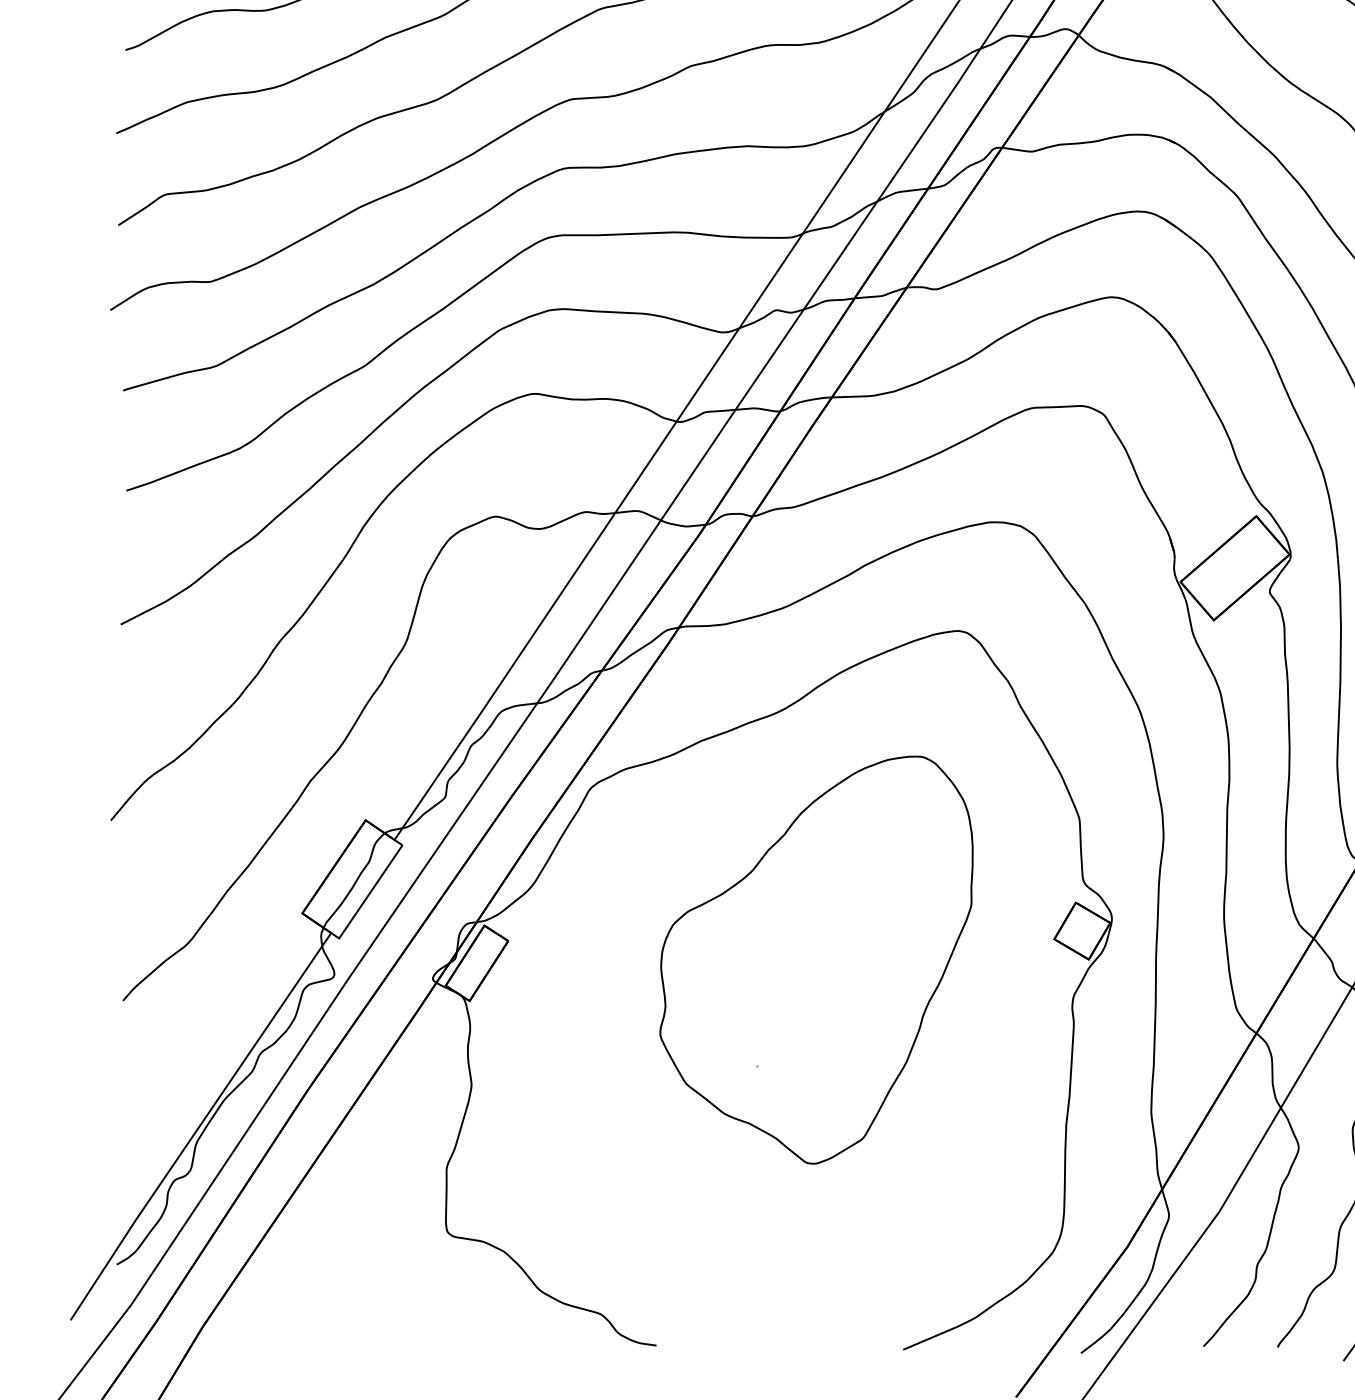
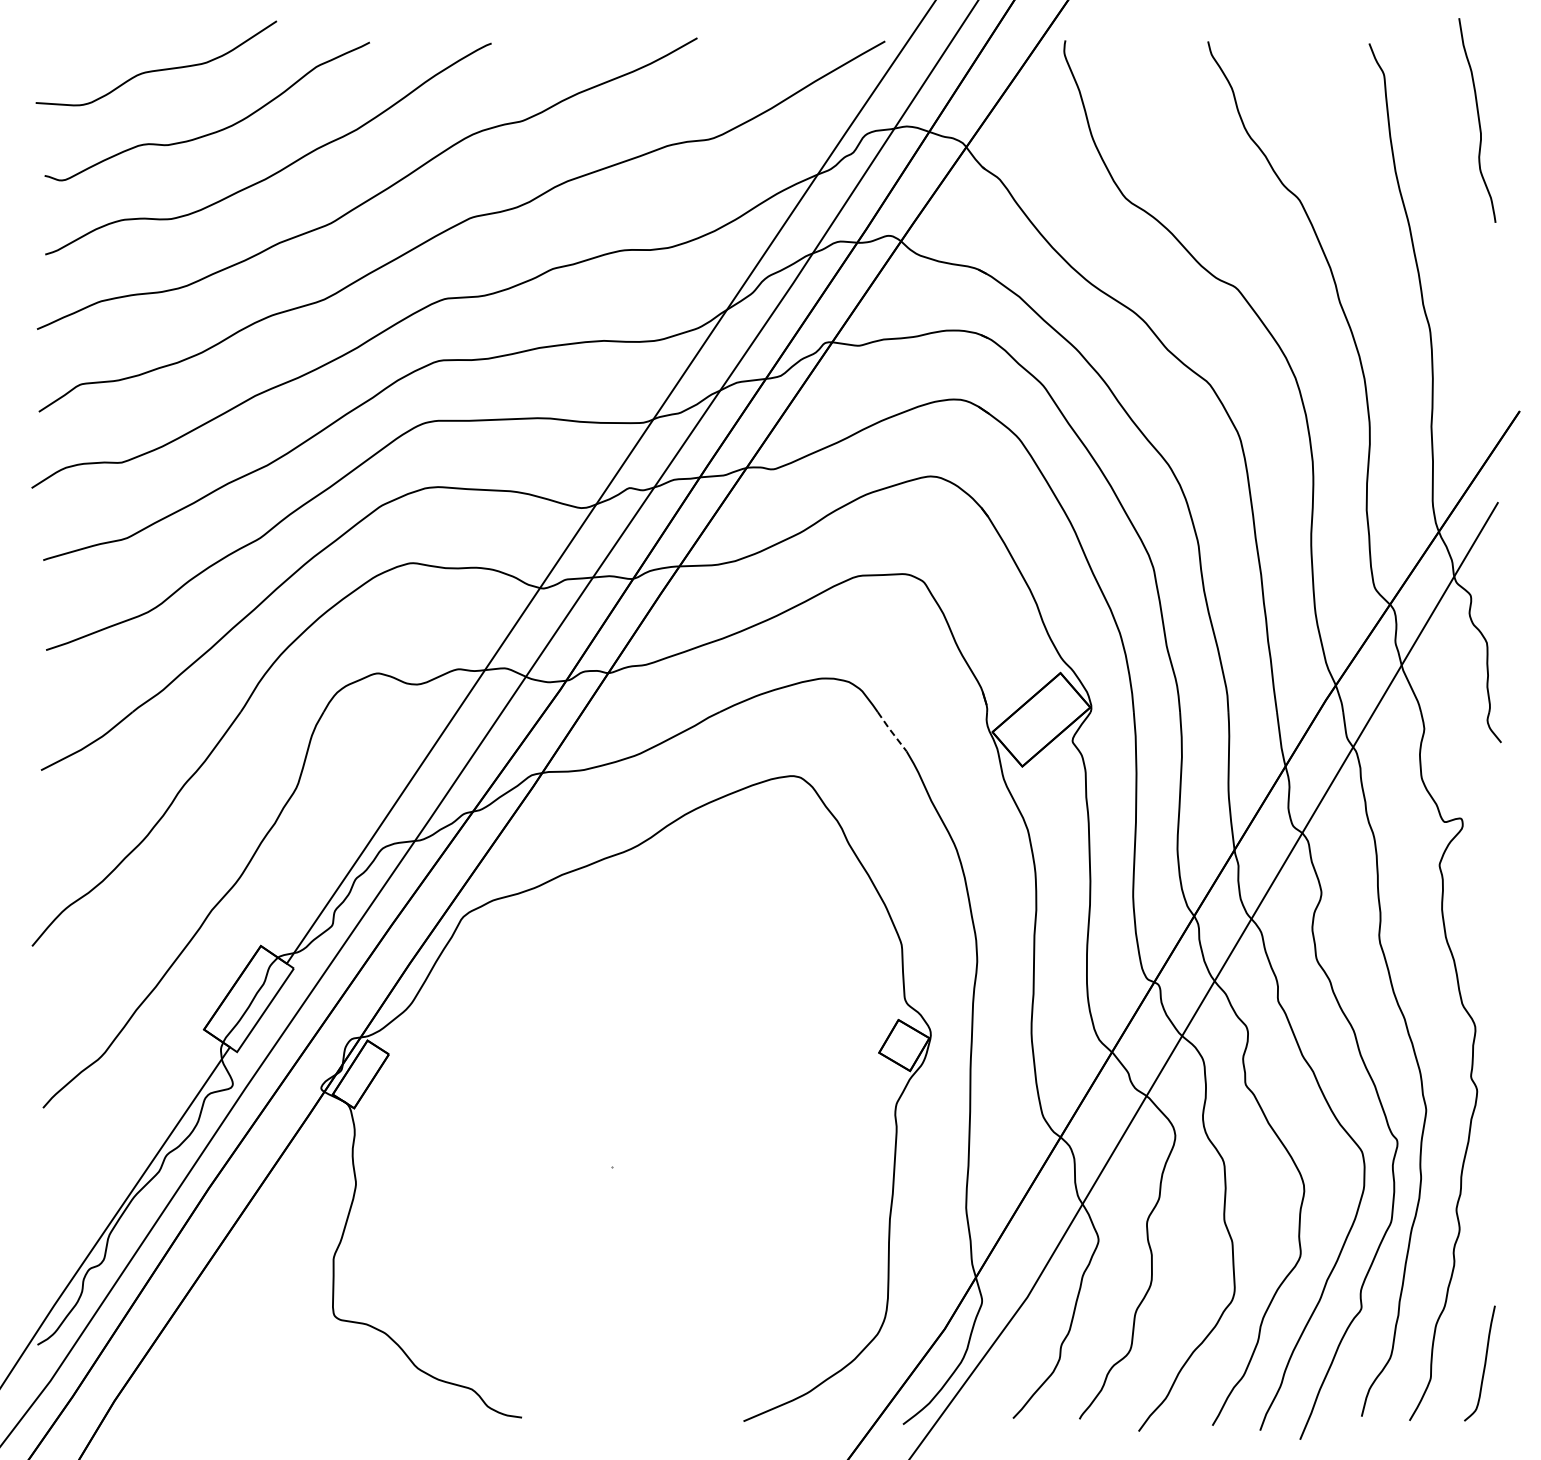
line: (1068, 582) -> (891, 732), solid -> dashed
part: (816, 960) -> (665, 1071), removed

